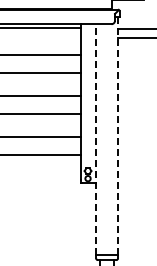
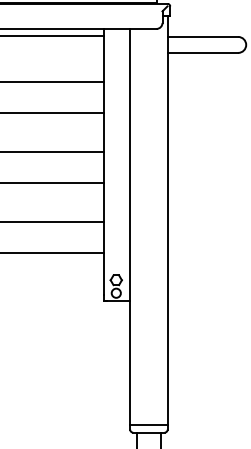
line: (118, 135) -> (168, 219), dashed -> solid
line: (96, 139) -> (130, 226), dashed -> solid

